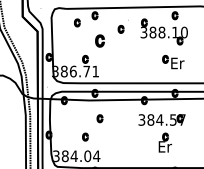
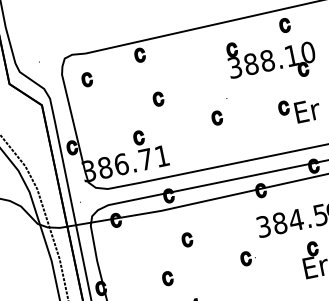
part: (77, 22) -> (87, 78), moved
part: (122, 26) -> (218, 112), moved
part: (99, 40) -> (157, 98), size x0.62
part: (129, 134) -> (246, 257), added

